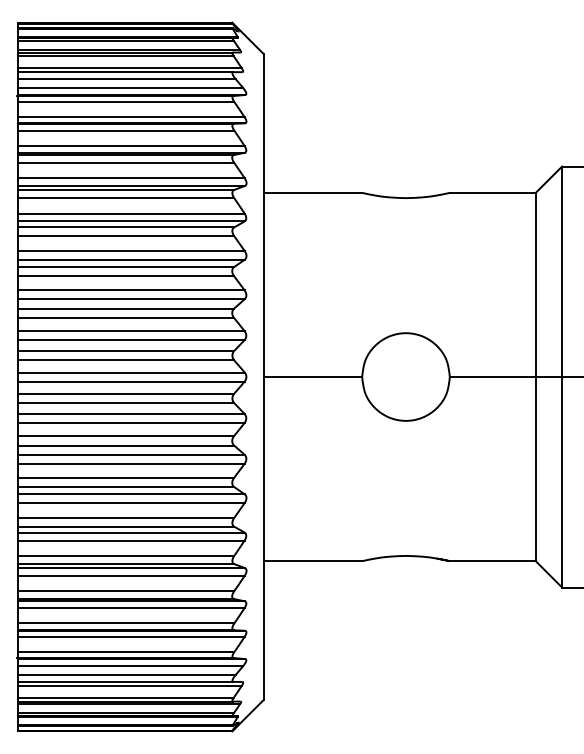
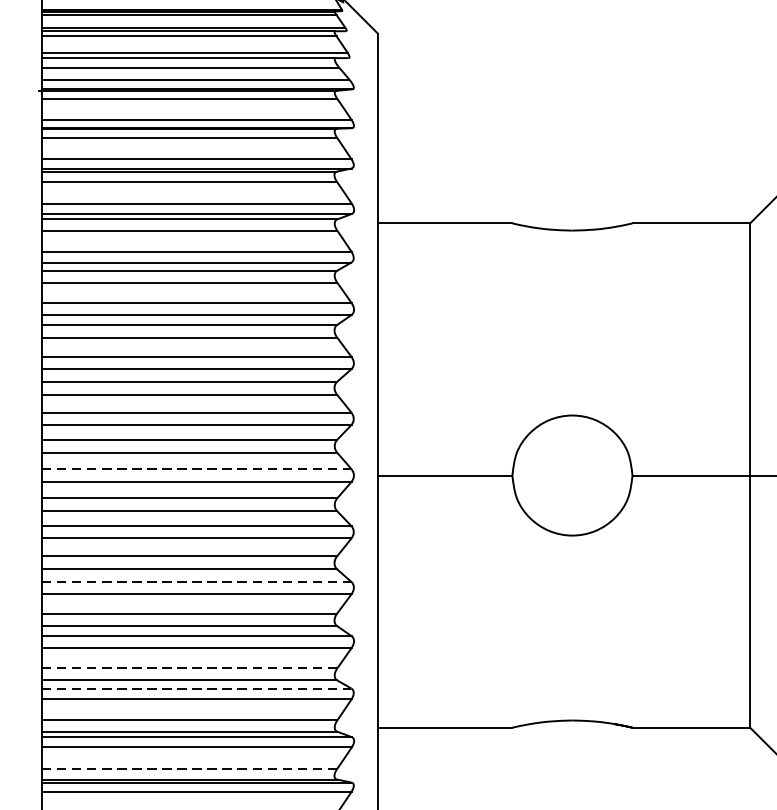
line: (132, 372) -> (197, 469), solid -> dashed
line: (132, 454) -> (197, 581), solid -> dashed
line: (126, 517) -> (189, 667), solid -> dashed
line: (131, 532) -> (196, 688), solid -> dashed
line: (126, 591) -> (189, 769), solid -> dashed

